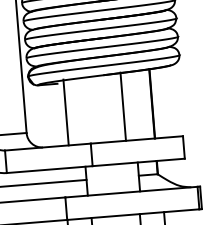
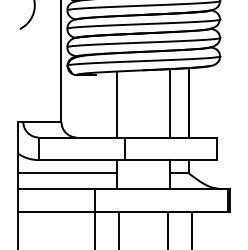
line: (122, 106) -> (169, 103), moved
line: (66, 112) -> (117, 104), moved

